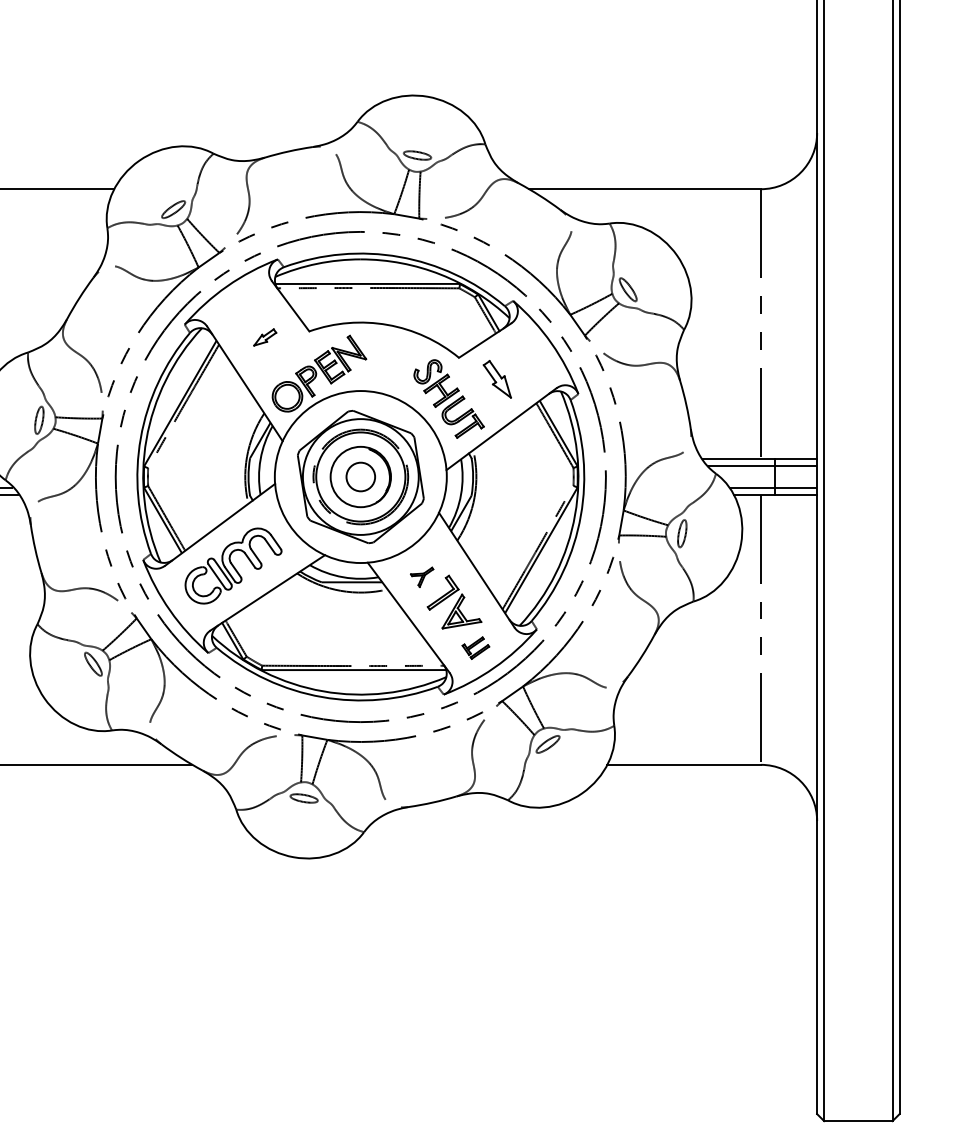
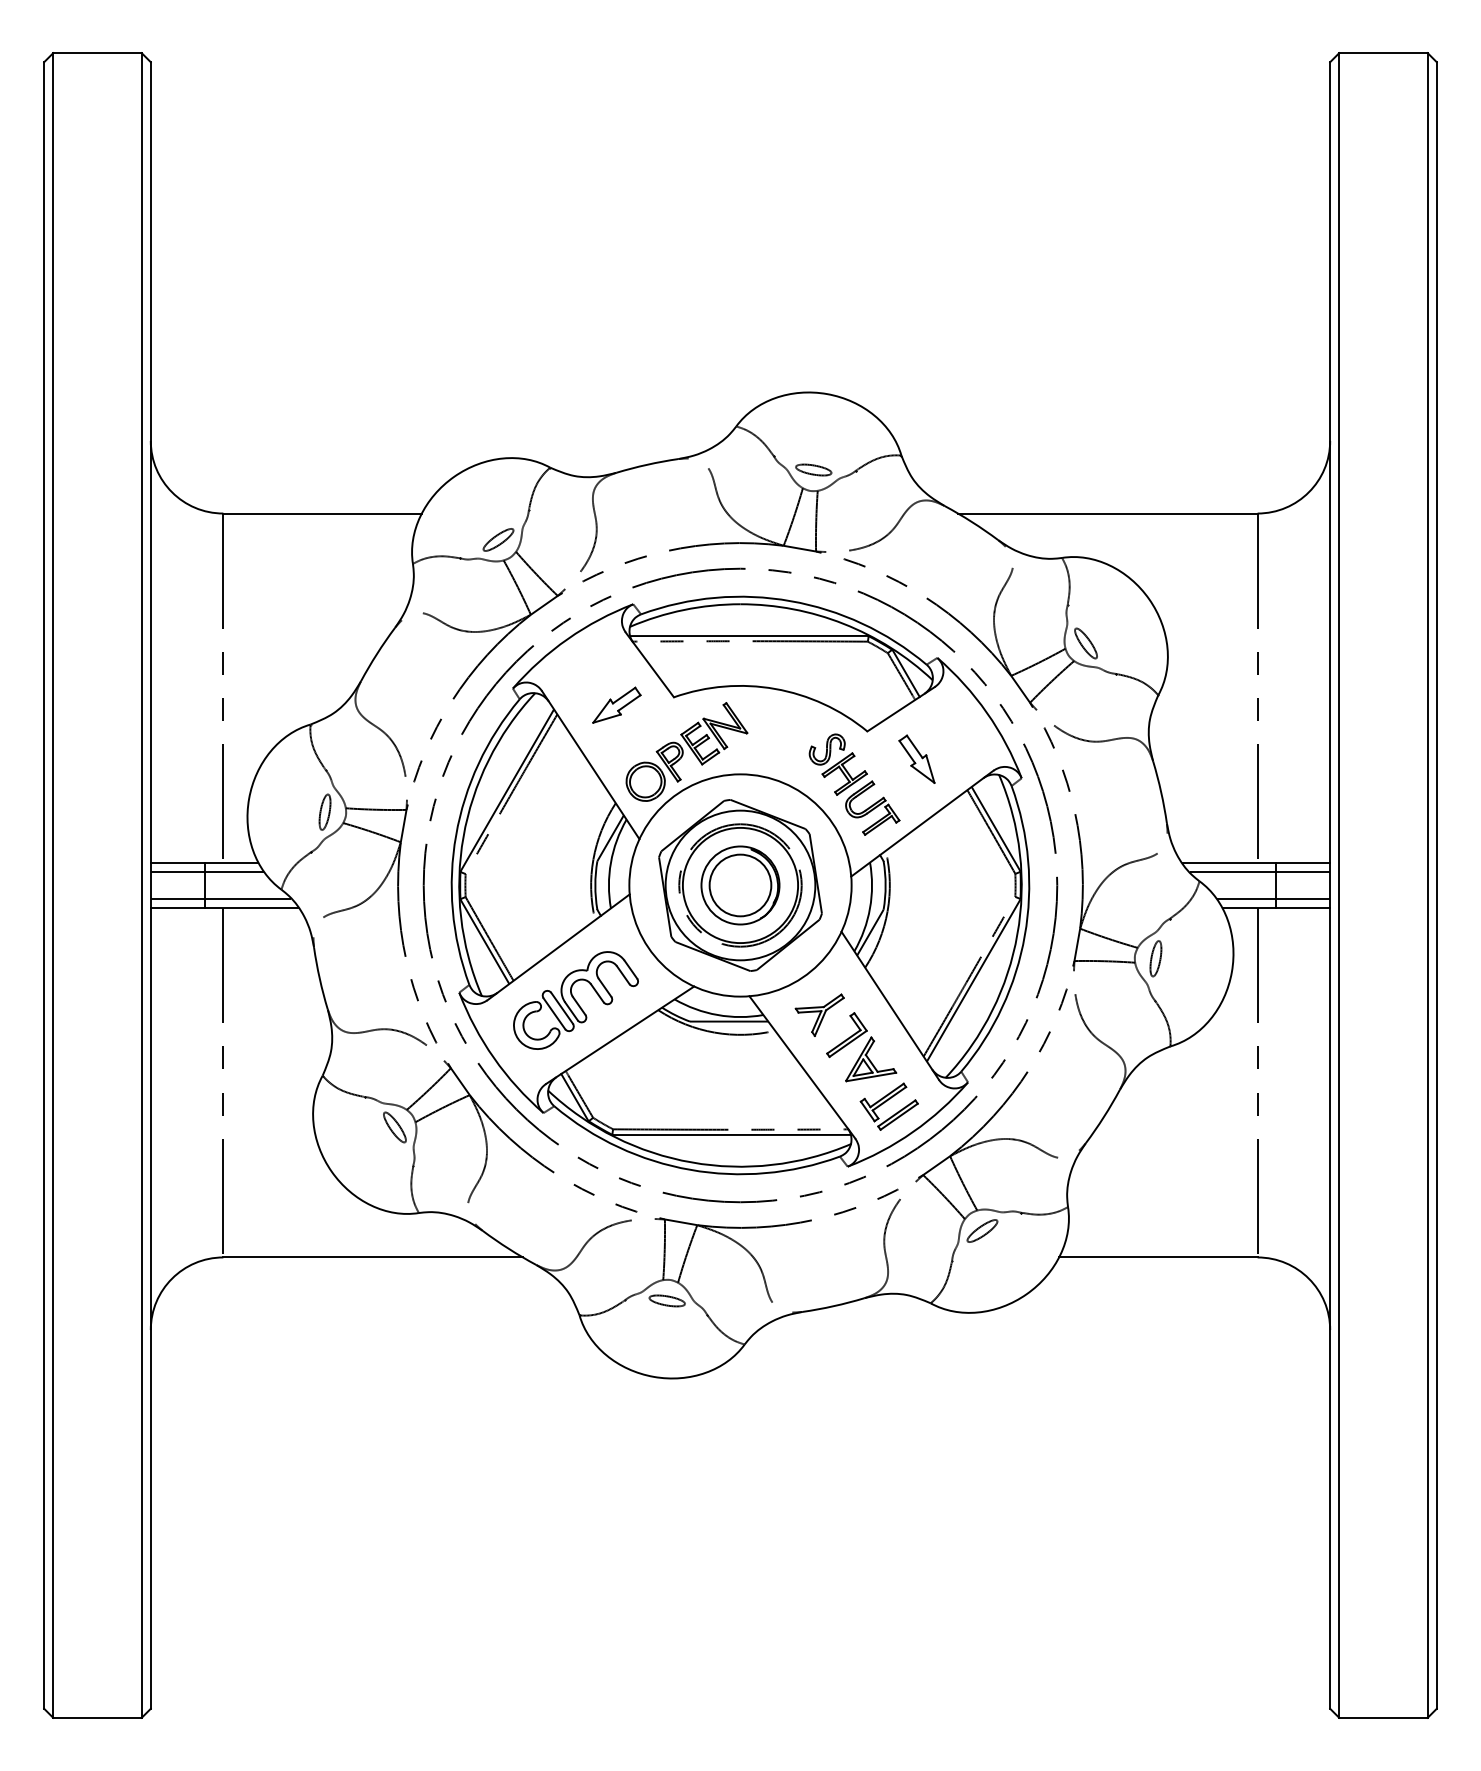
part: (264, 336) -> (616, 704), size x1.67
circle: (360, 477) -> (740, 885), size x1.67
part: (421, 576) -> (819, 1014), size x1.67
part: (475, 648) -> (888, 1106), size x1.67

